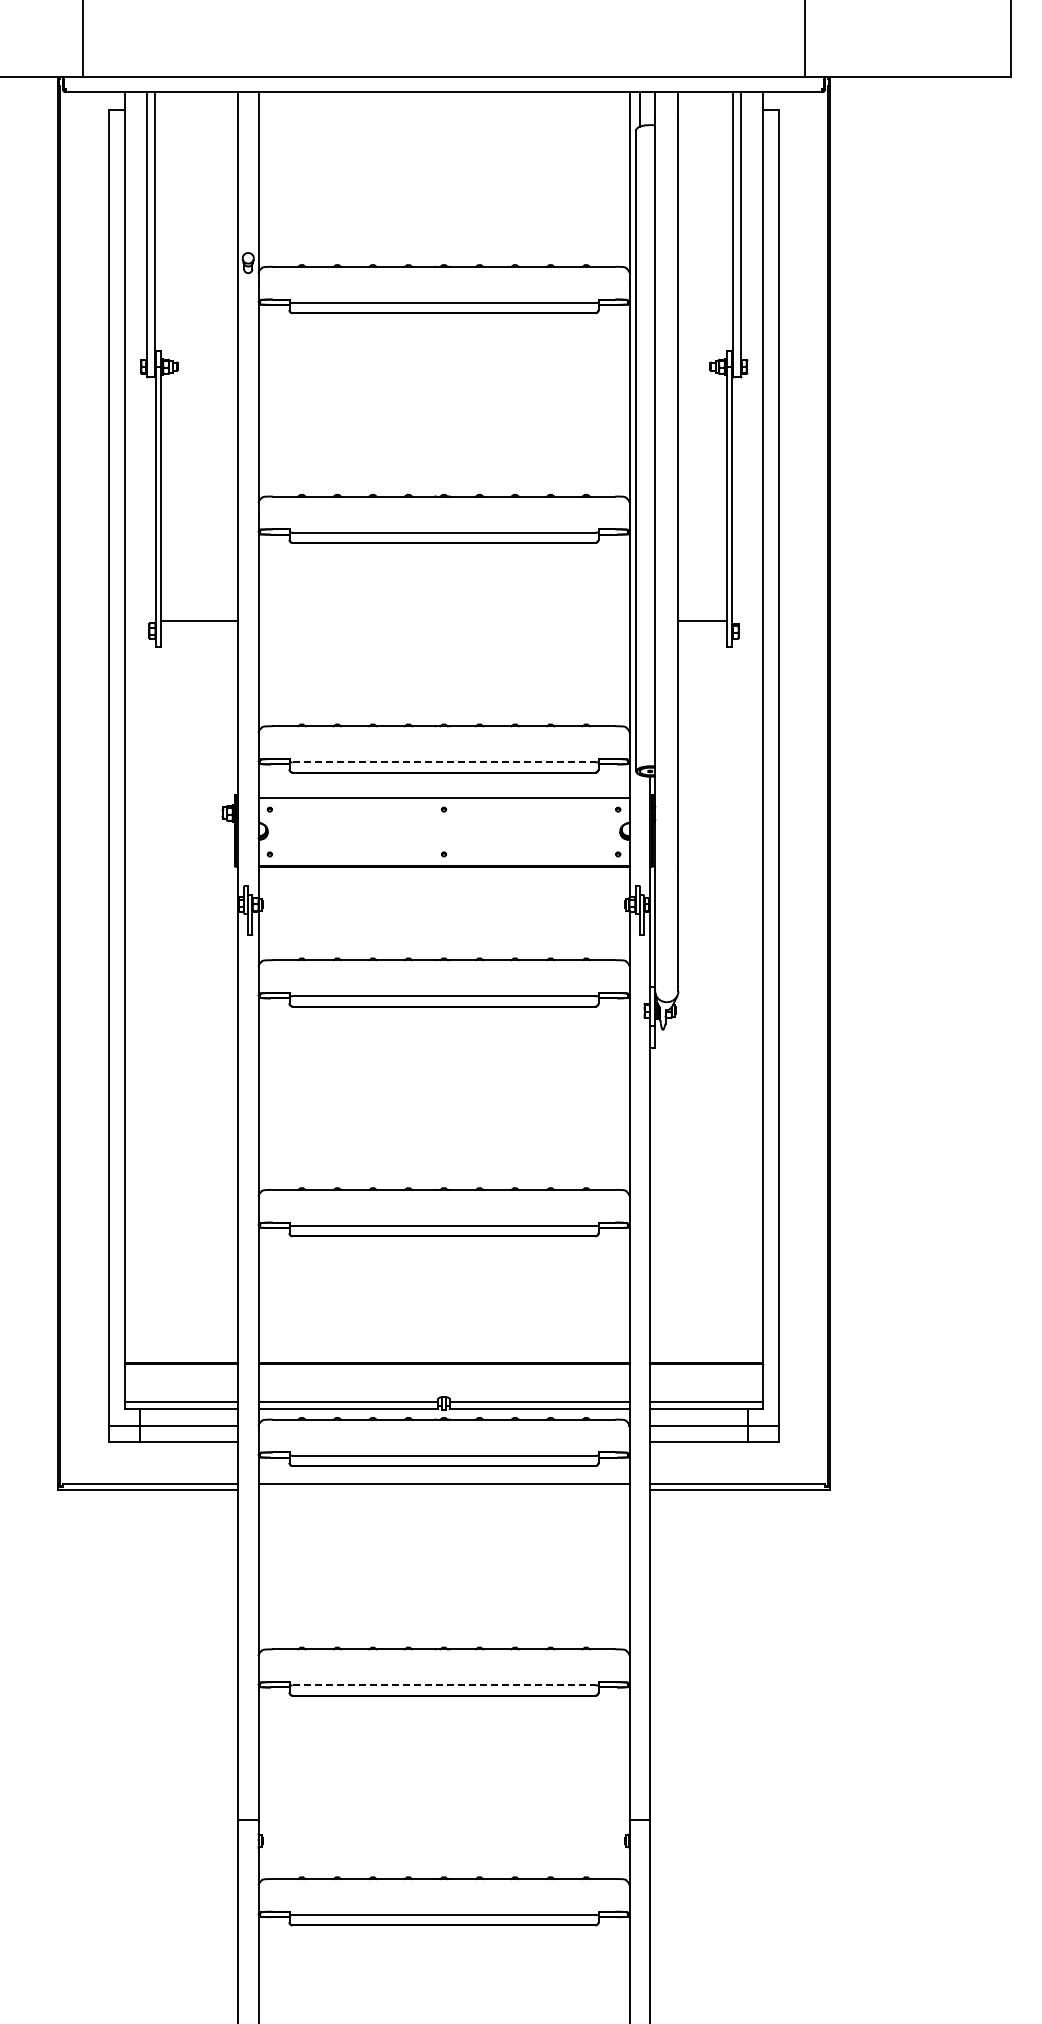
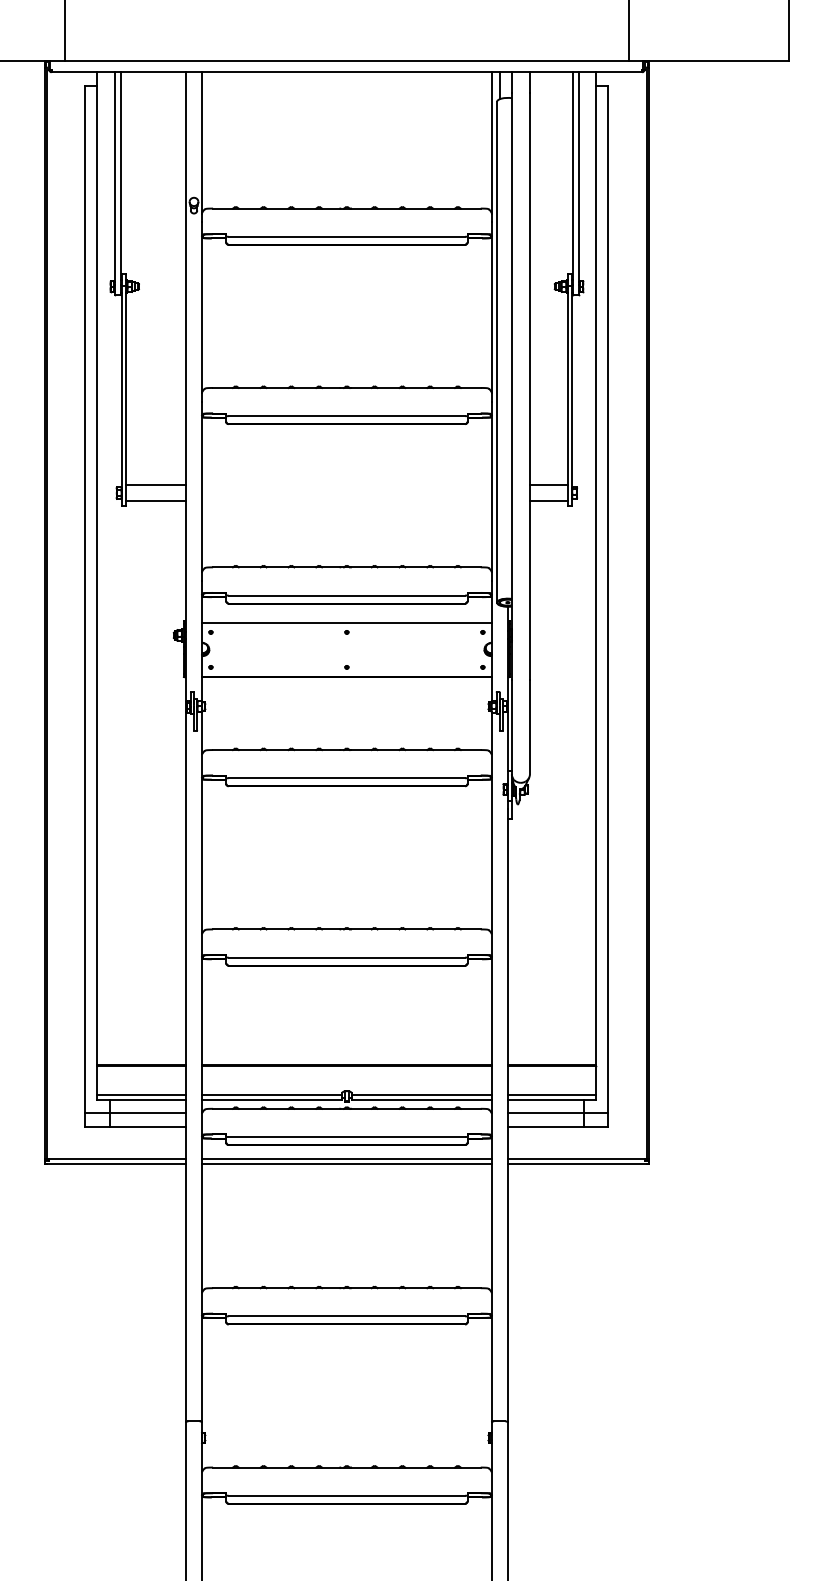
line: (199, 641) -> (155, 501), added
line: (702, 641) -> (548, 501), added
line: (444, 762) -> (347, 595), dashed -> solid
line: (443, 1489) -> (346, 1163), added
line: (444, 1685) -> (347, 1316), dashed -> solid

